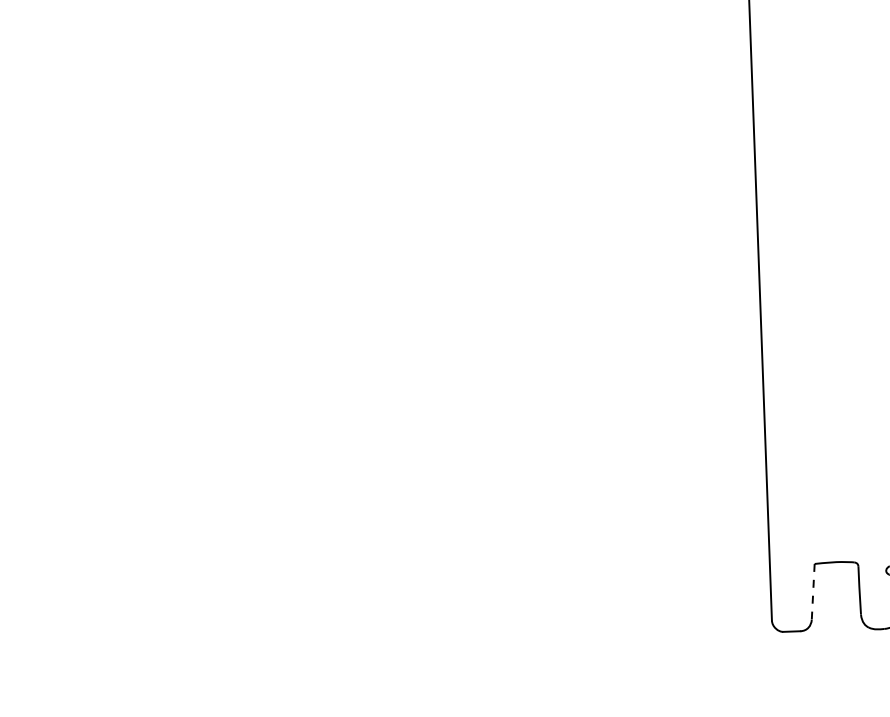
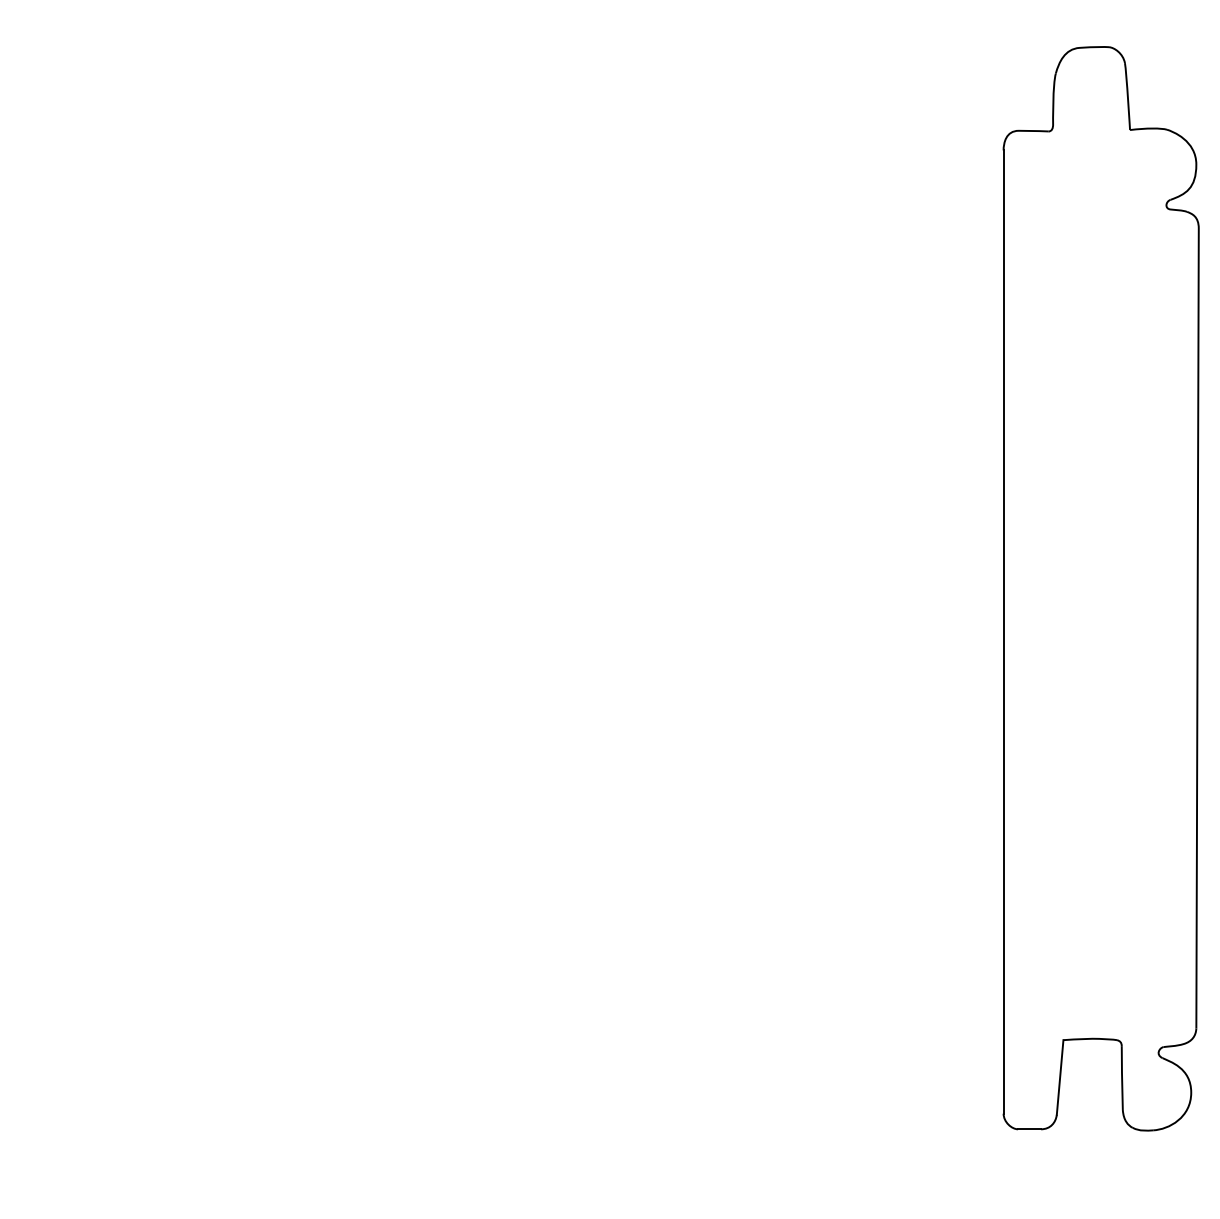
line: (813, 591) -> (1060, 1077), dashed -> solid

